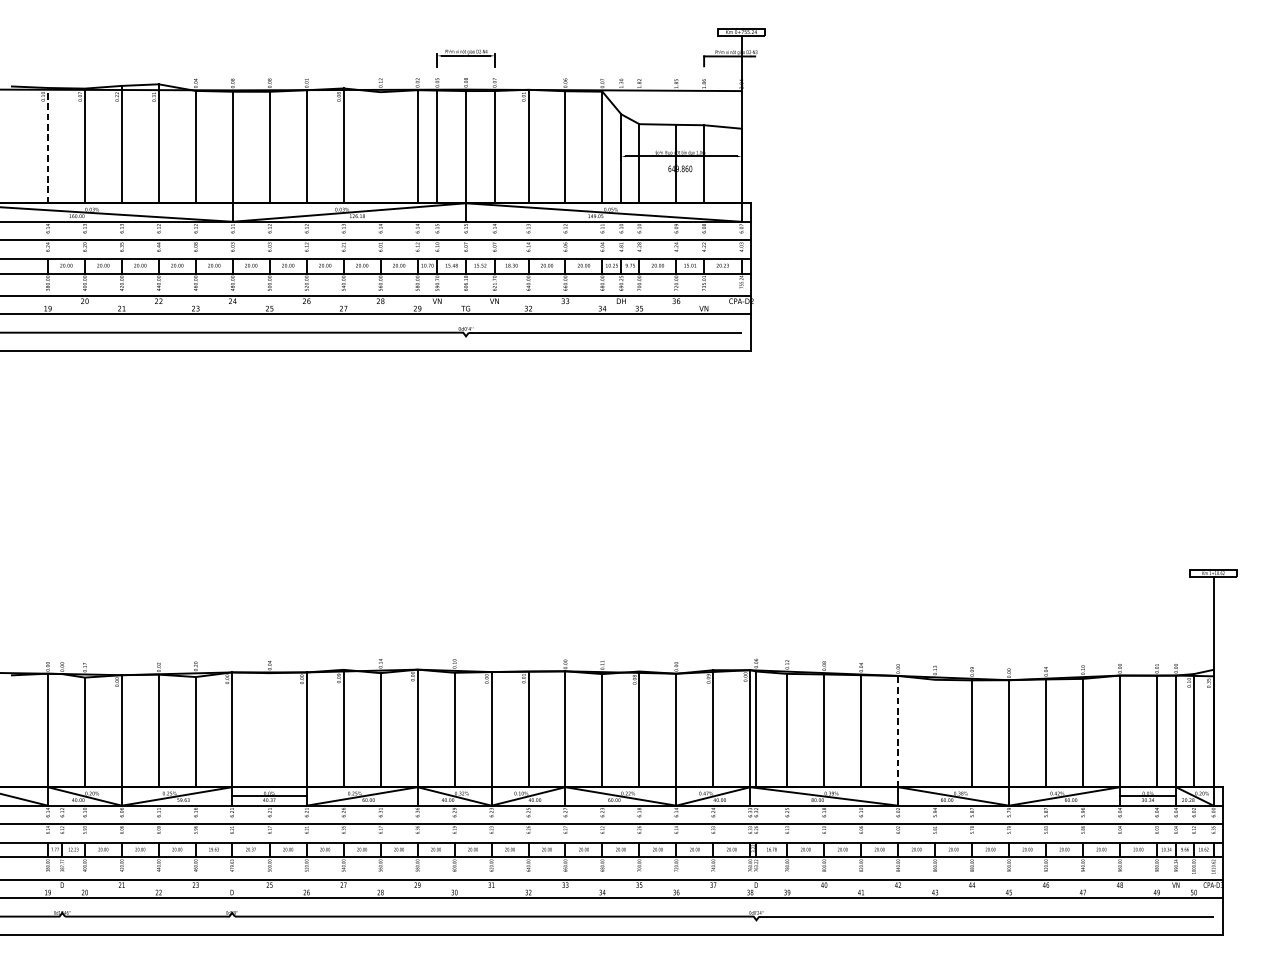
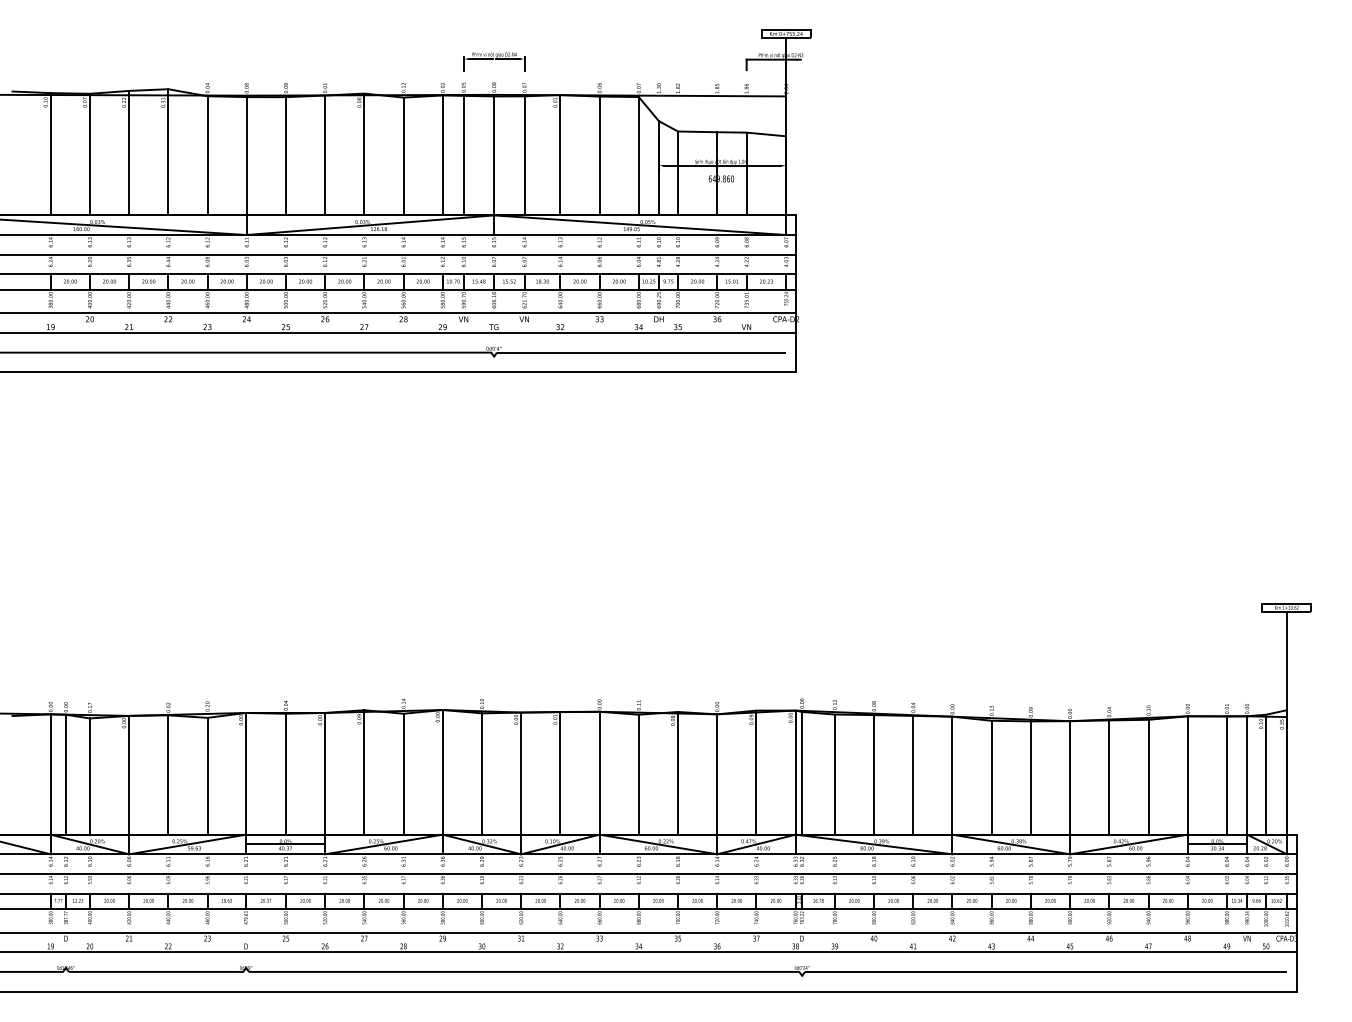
line: (47, 144) -> (50, 153), dashed -> solid
line: (380, 147) -> (403, 156), added
line: (269, 729) -> (285, 773), added
line: (61, 730) -> (65, 774), added
line: (898, 731) -> (952, 775), dashed -> solid
line: (934, 733) -> (991, 777), added

